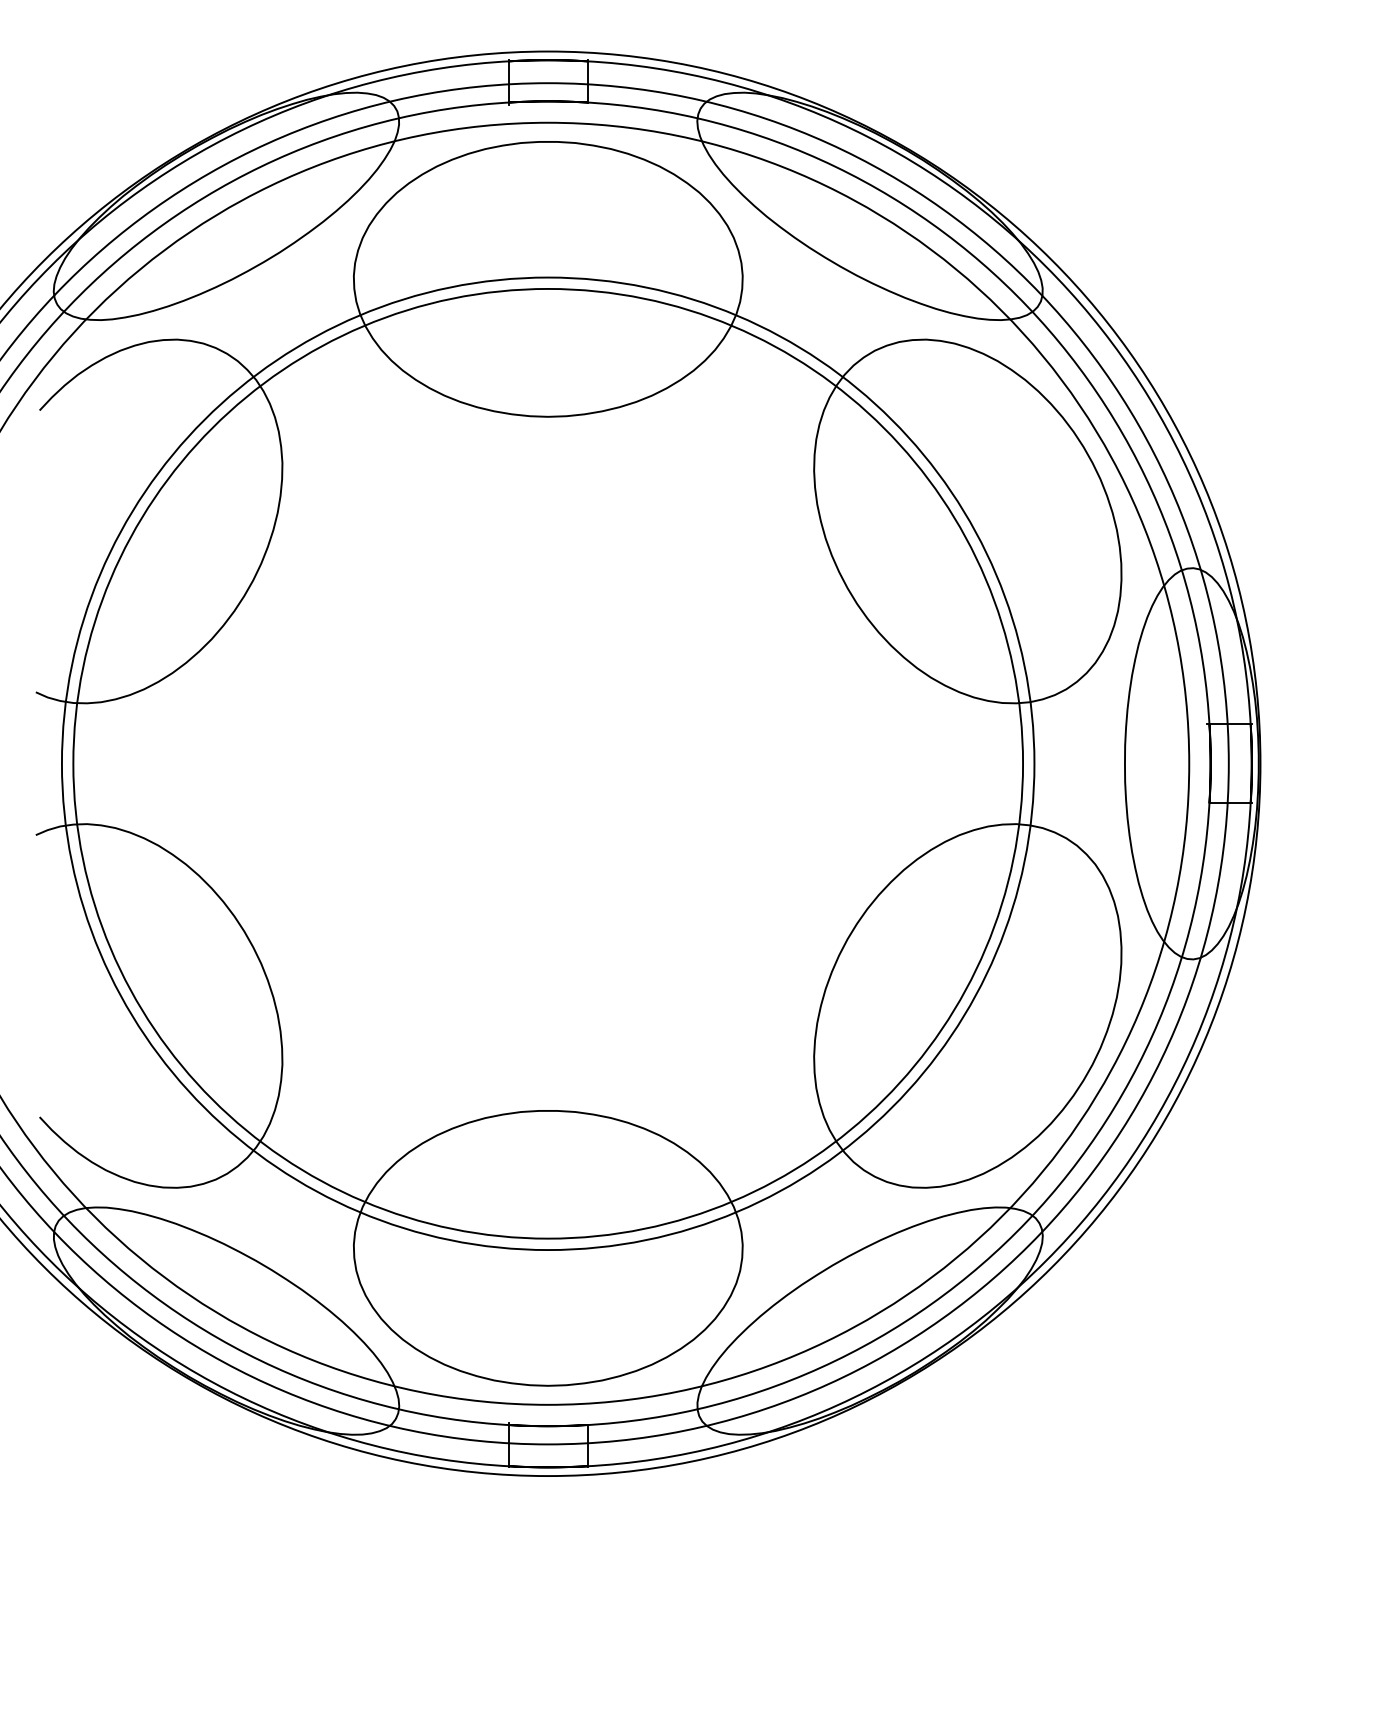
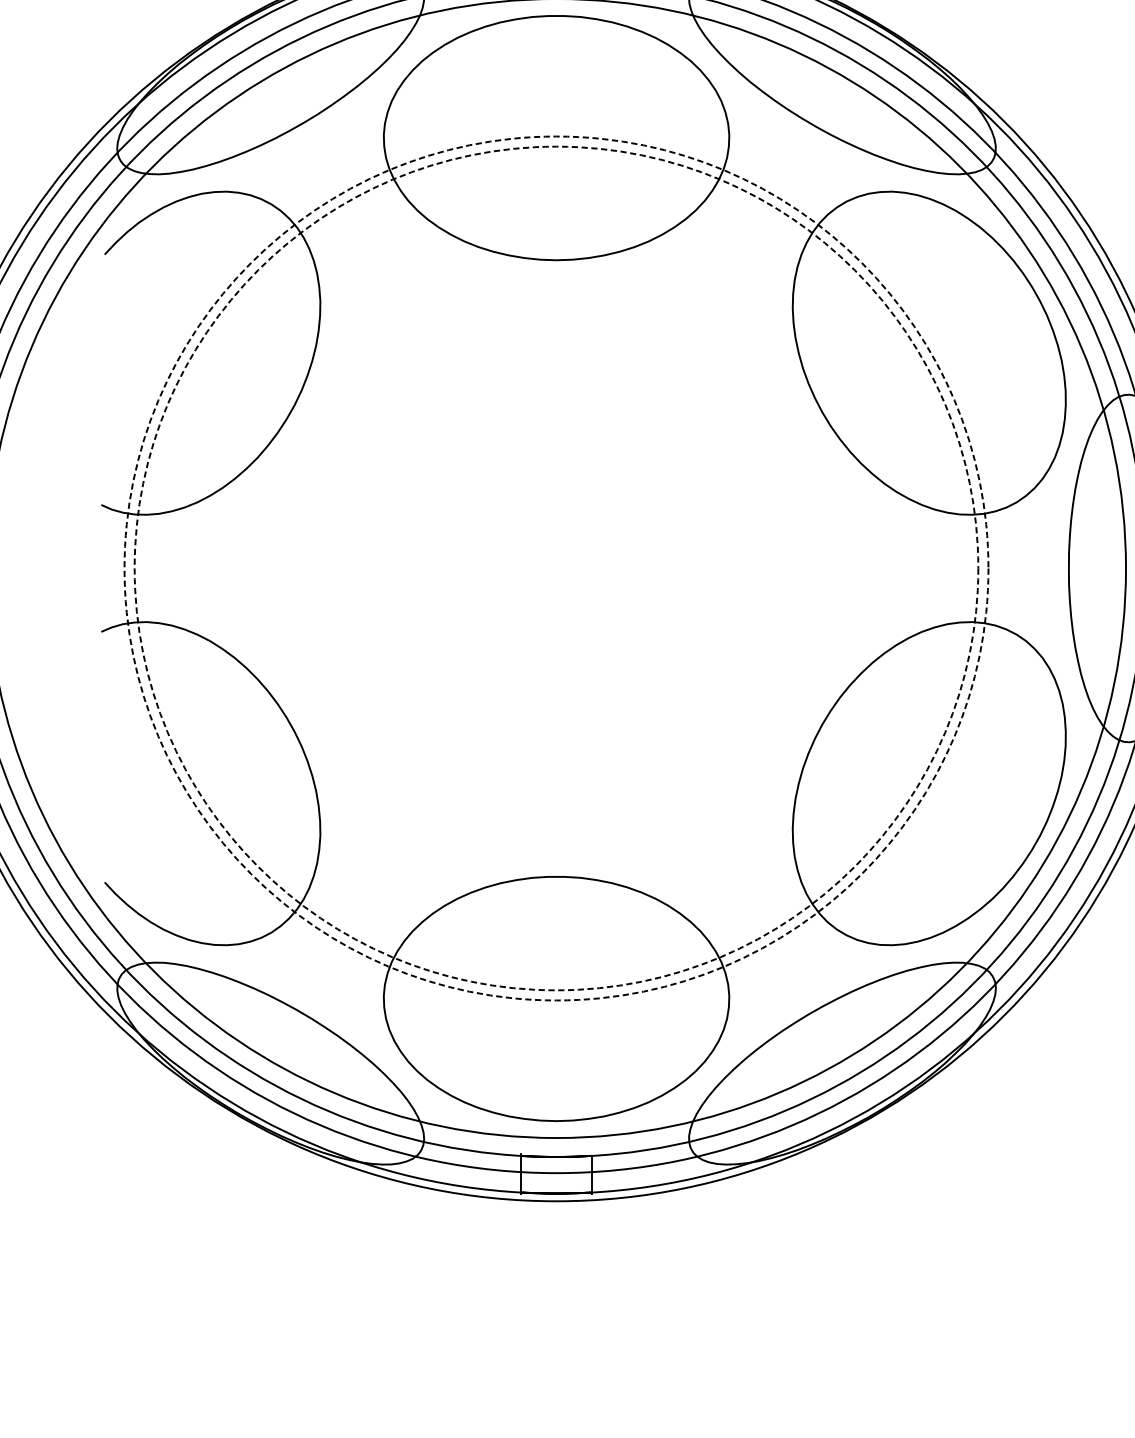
circle: (547, 763) -> (555, 568), solid -> dashed
circle: (548, 763) -> (556, 568), solid -> dashed

